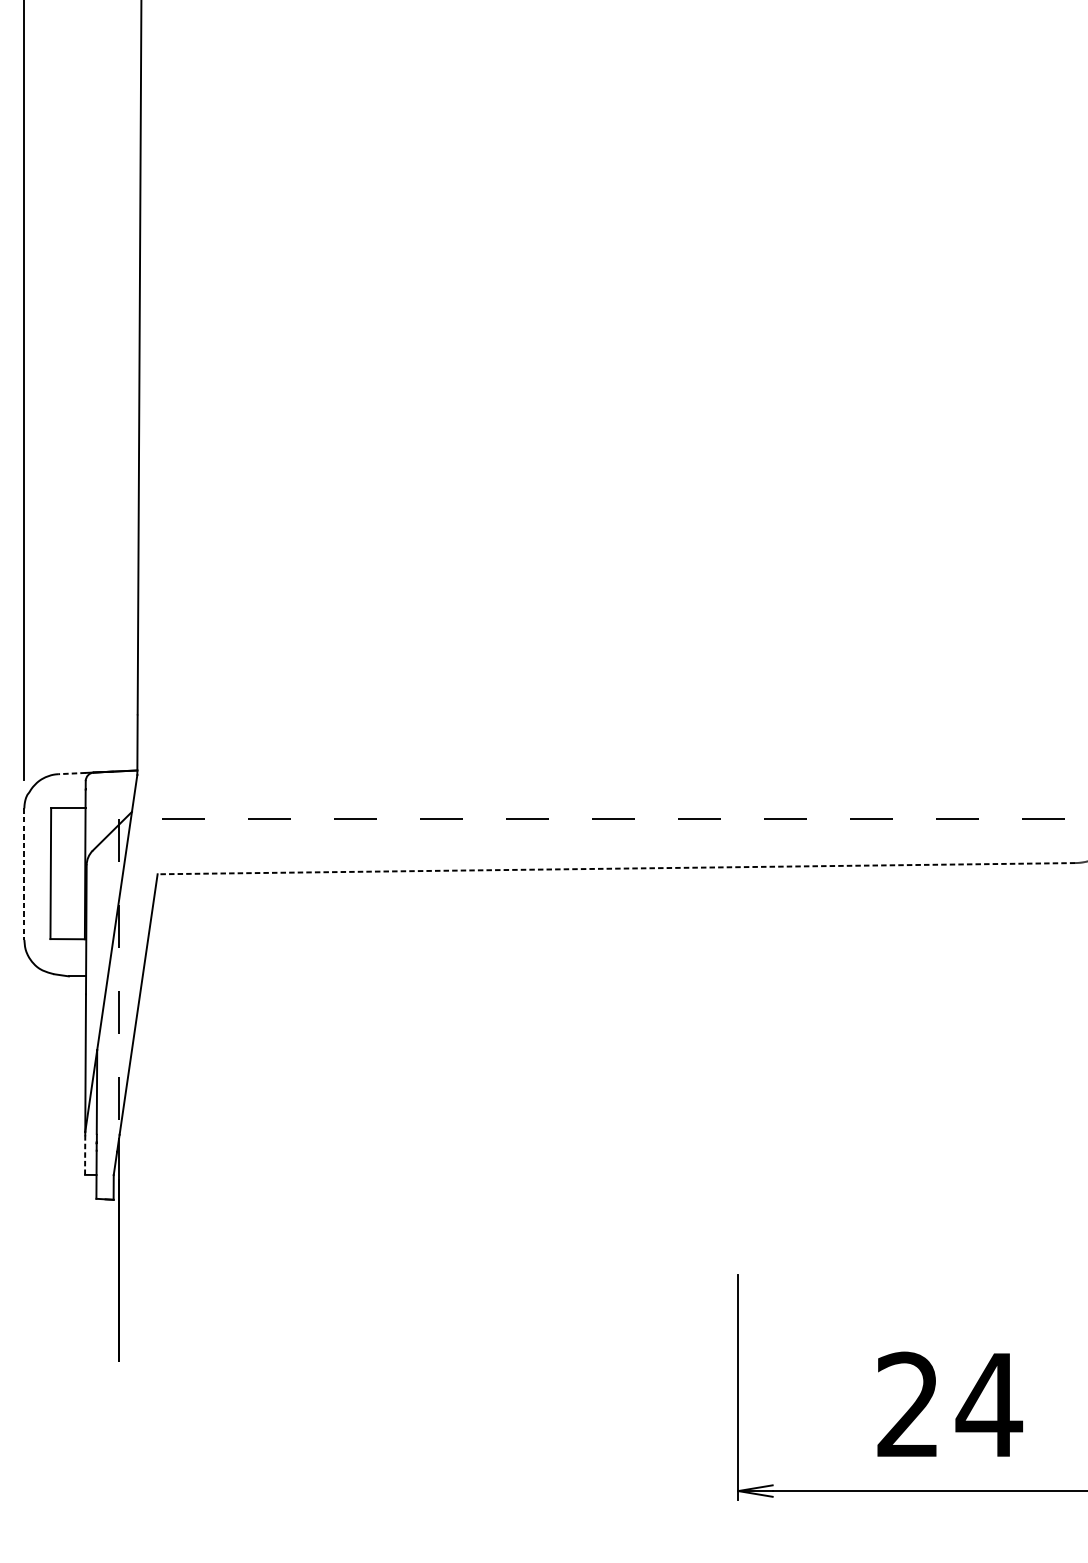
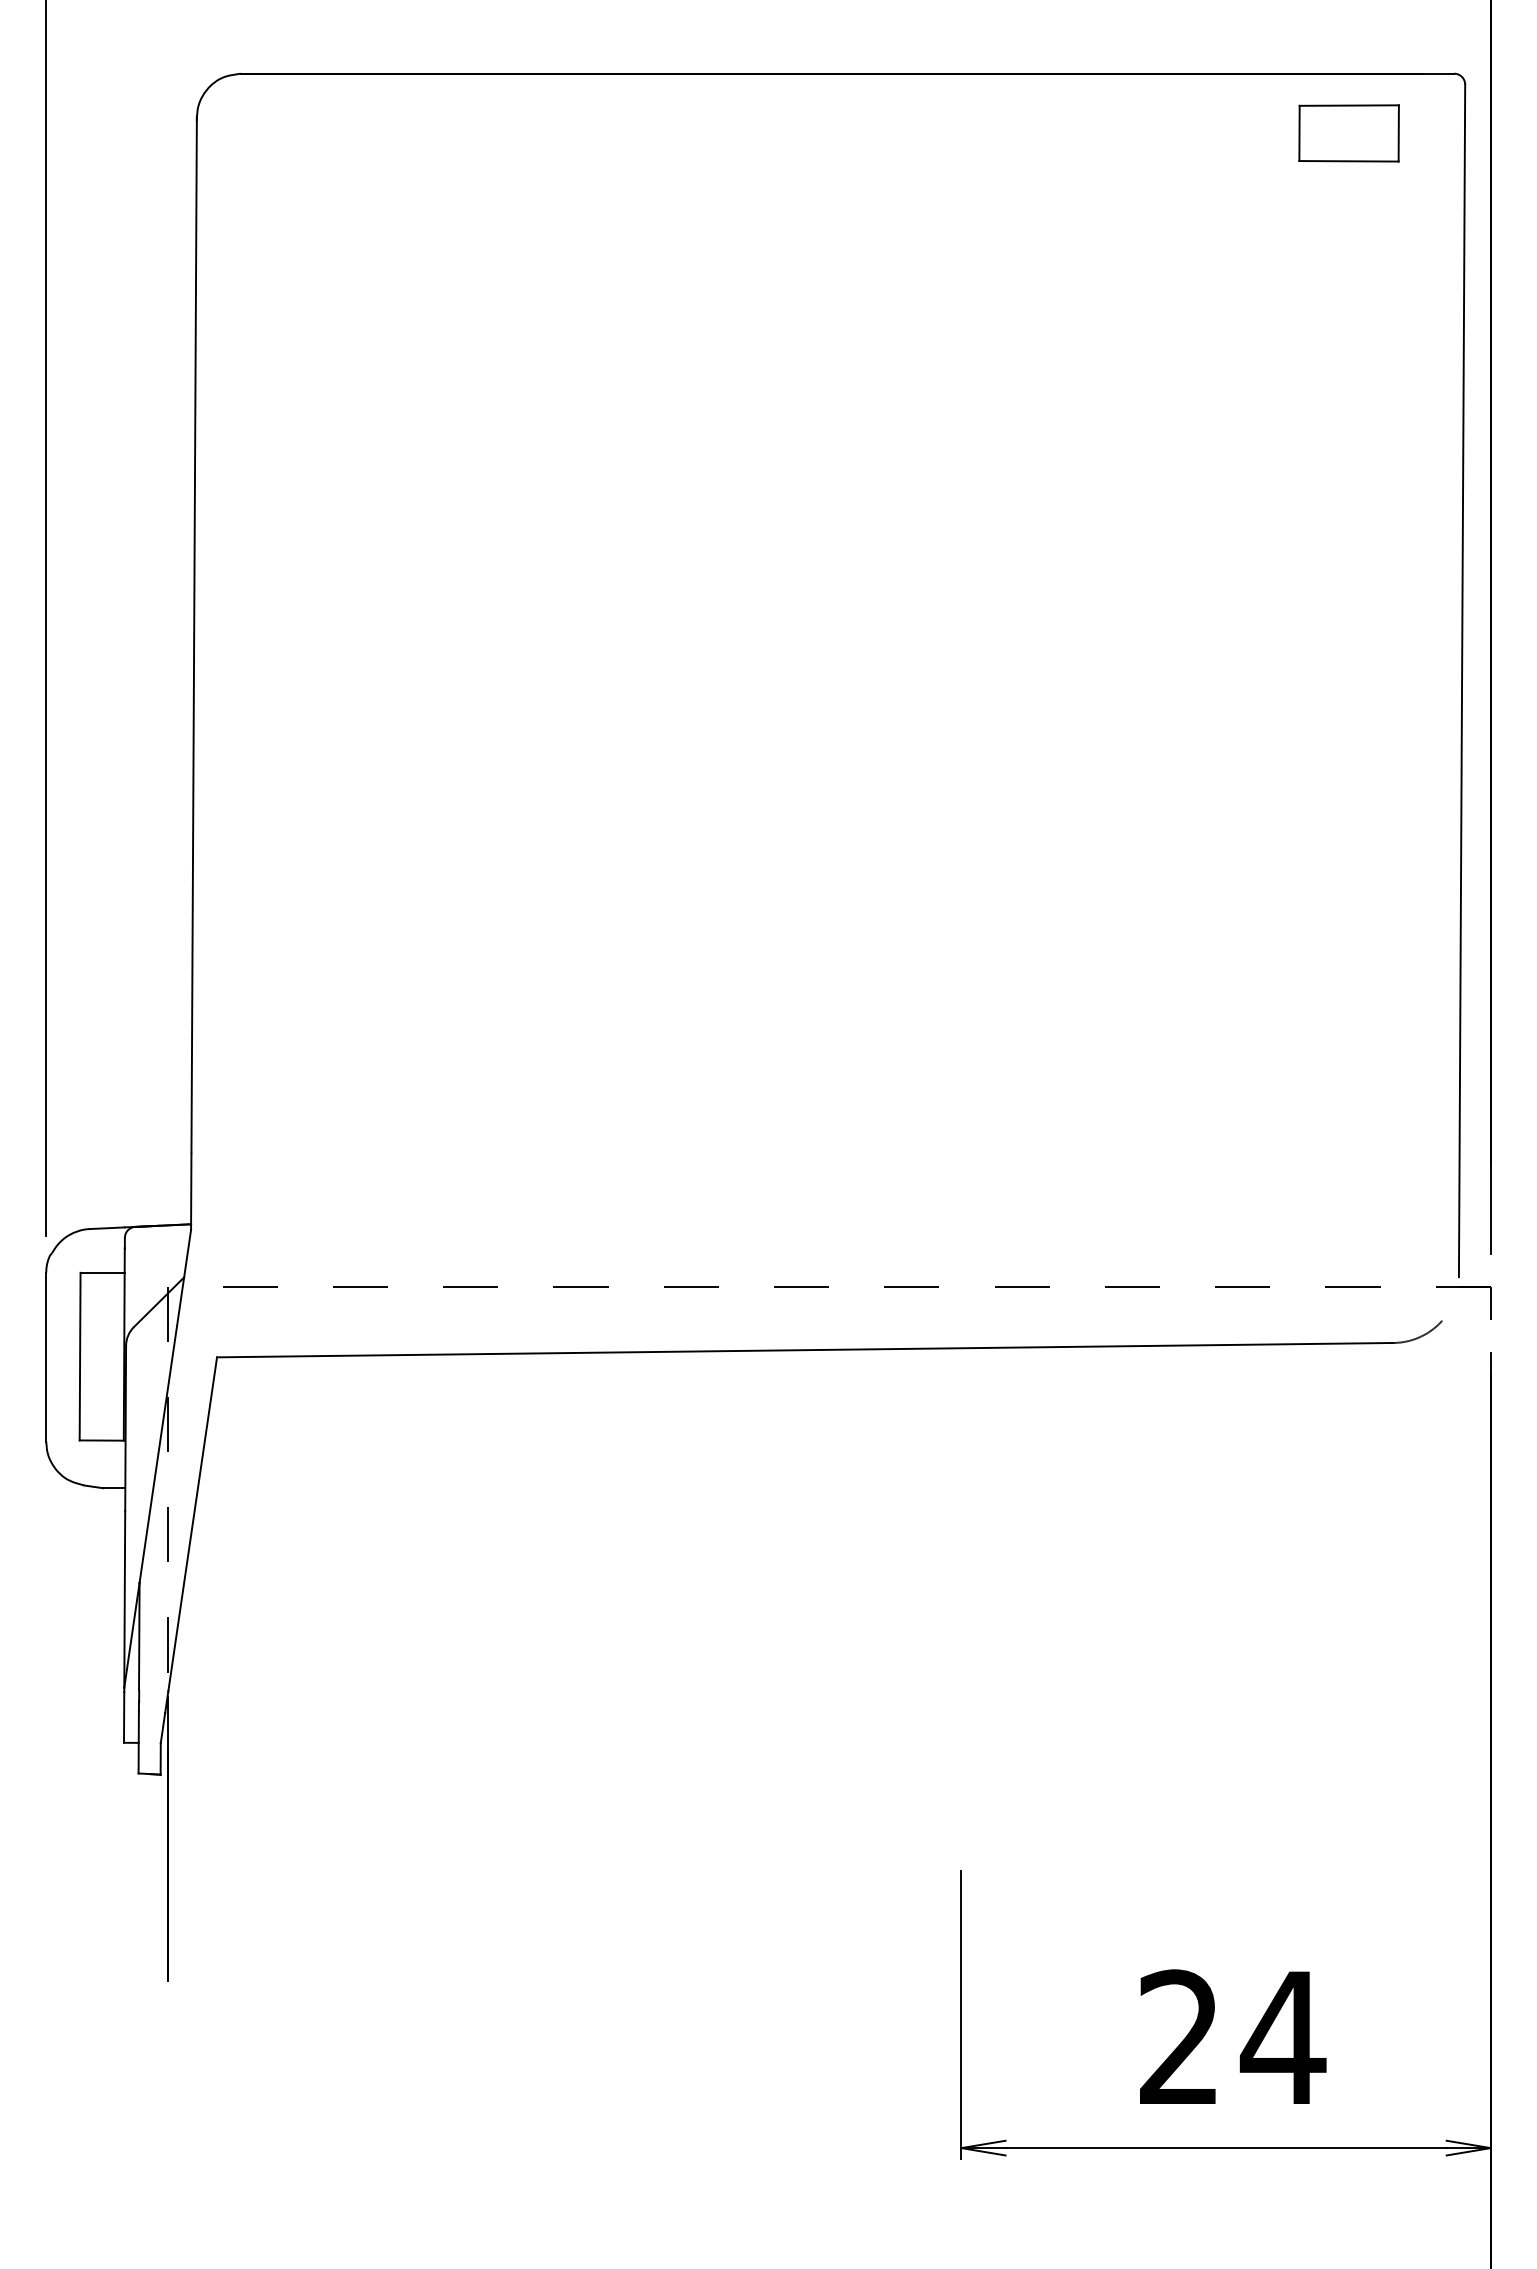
line: (72, 773) -> (107, 1228), dashed -> solid
line: (615, 868) -> (804, 1350), dashed -> solid
line: (24, 874) -> (46, 1357), dashed -> solid
line: (85, 1154) -> (124, 1716), dashed -> solid

